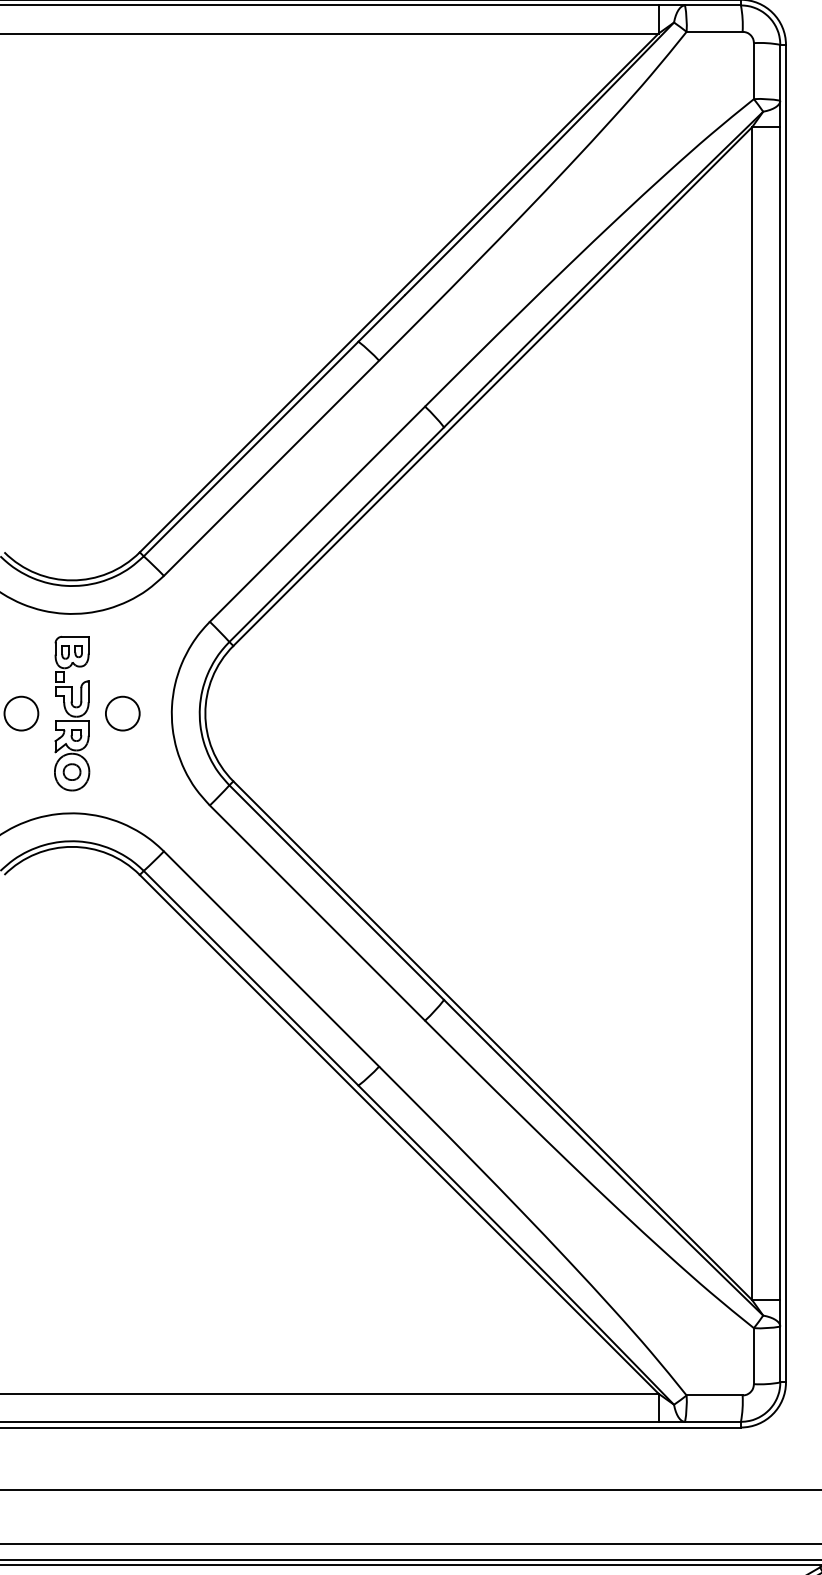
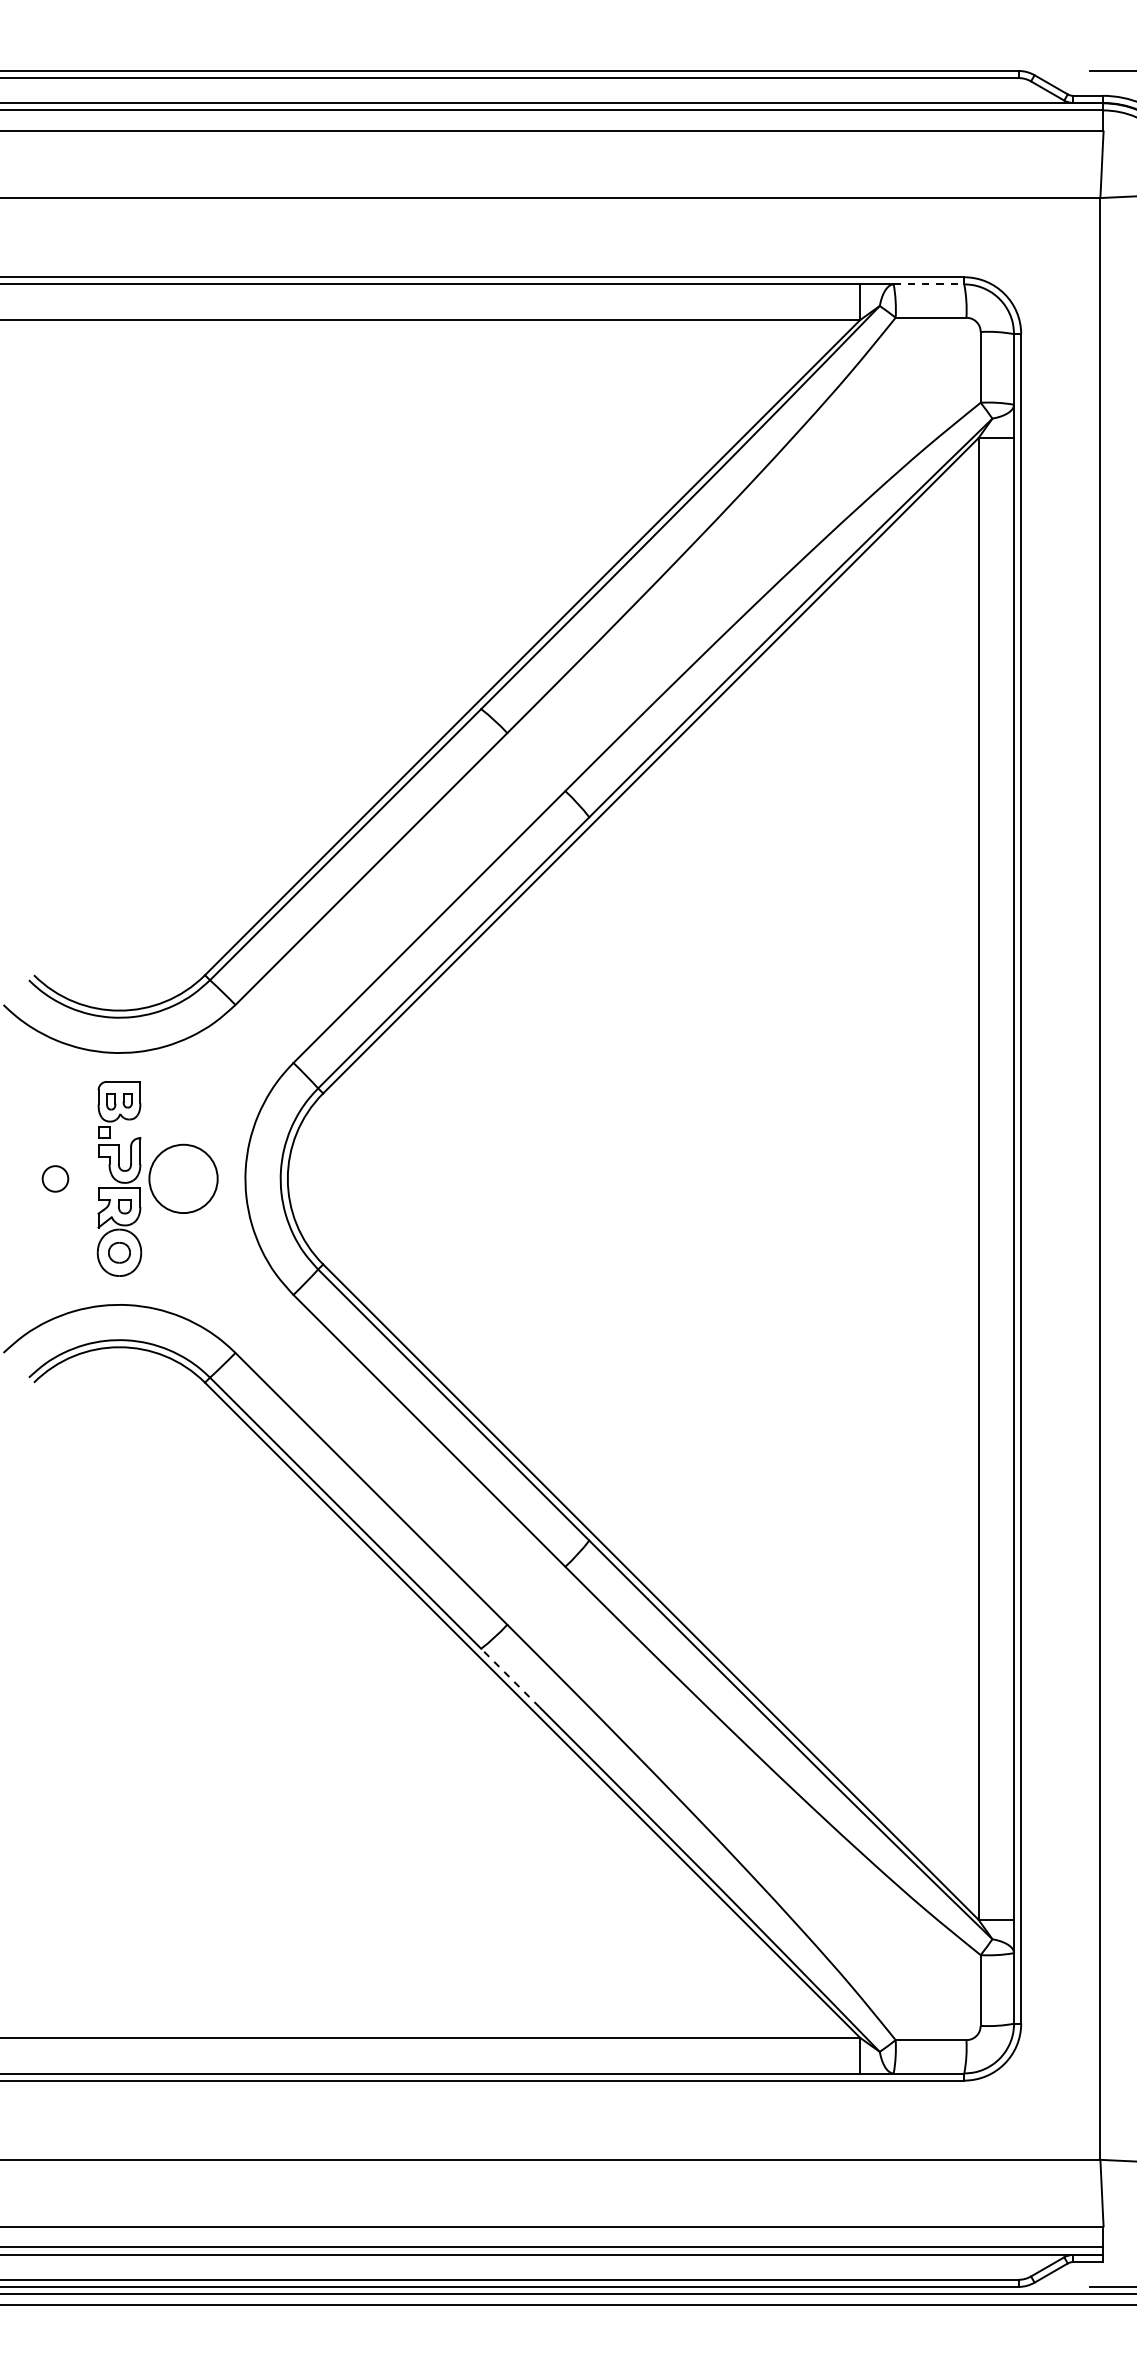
line: (713, 5) -> (929, 284), solid -> dashed
circle: (21, 713) -> (55, 1178), size x0.6
circle: (122, 713) -> (183, 1178), size x1.6
line: (380, 1108) -> (509, 1677), solid -> dashed

